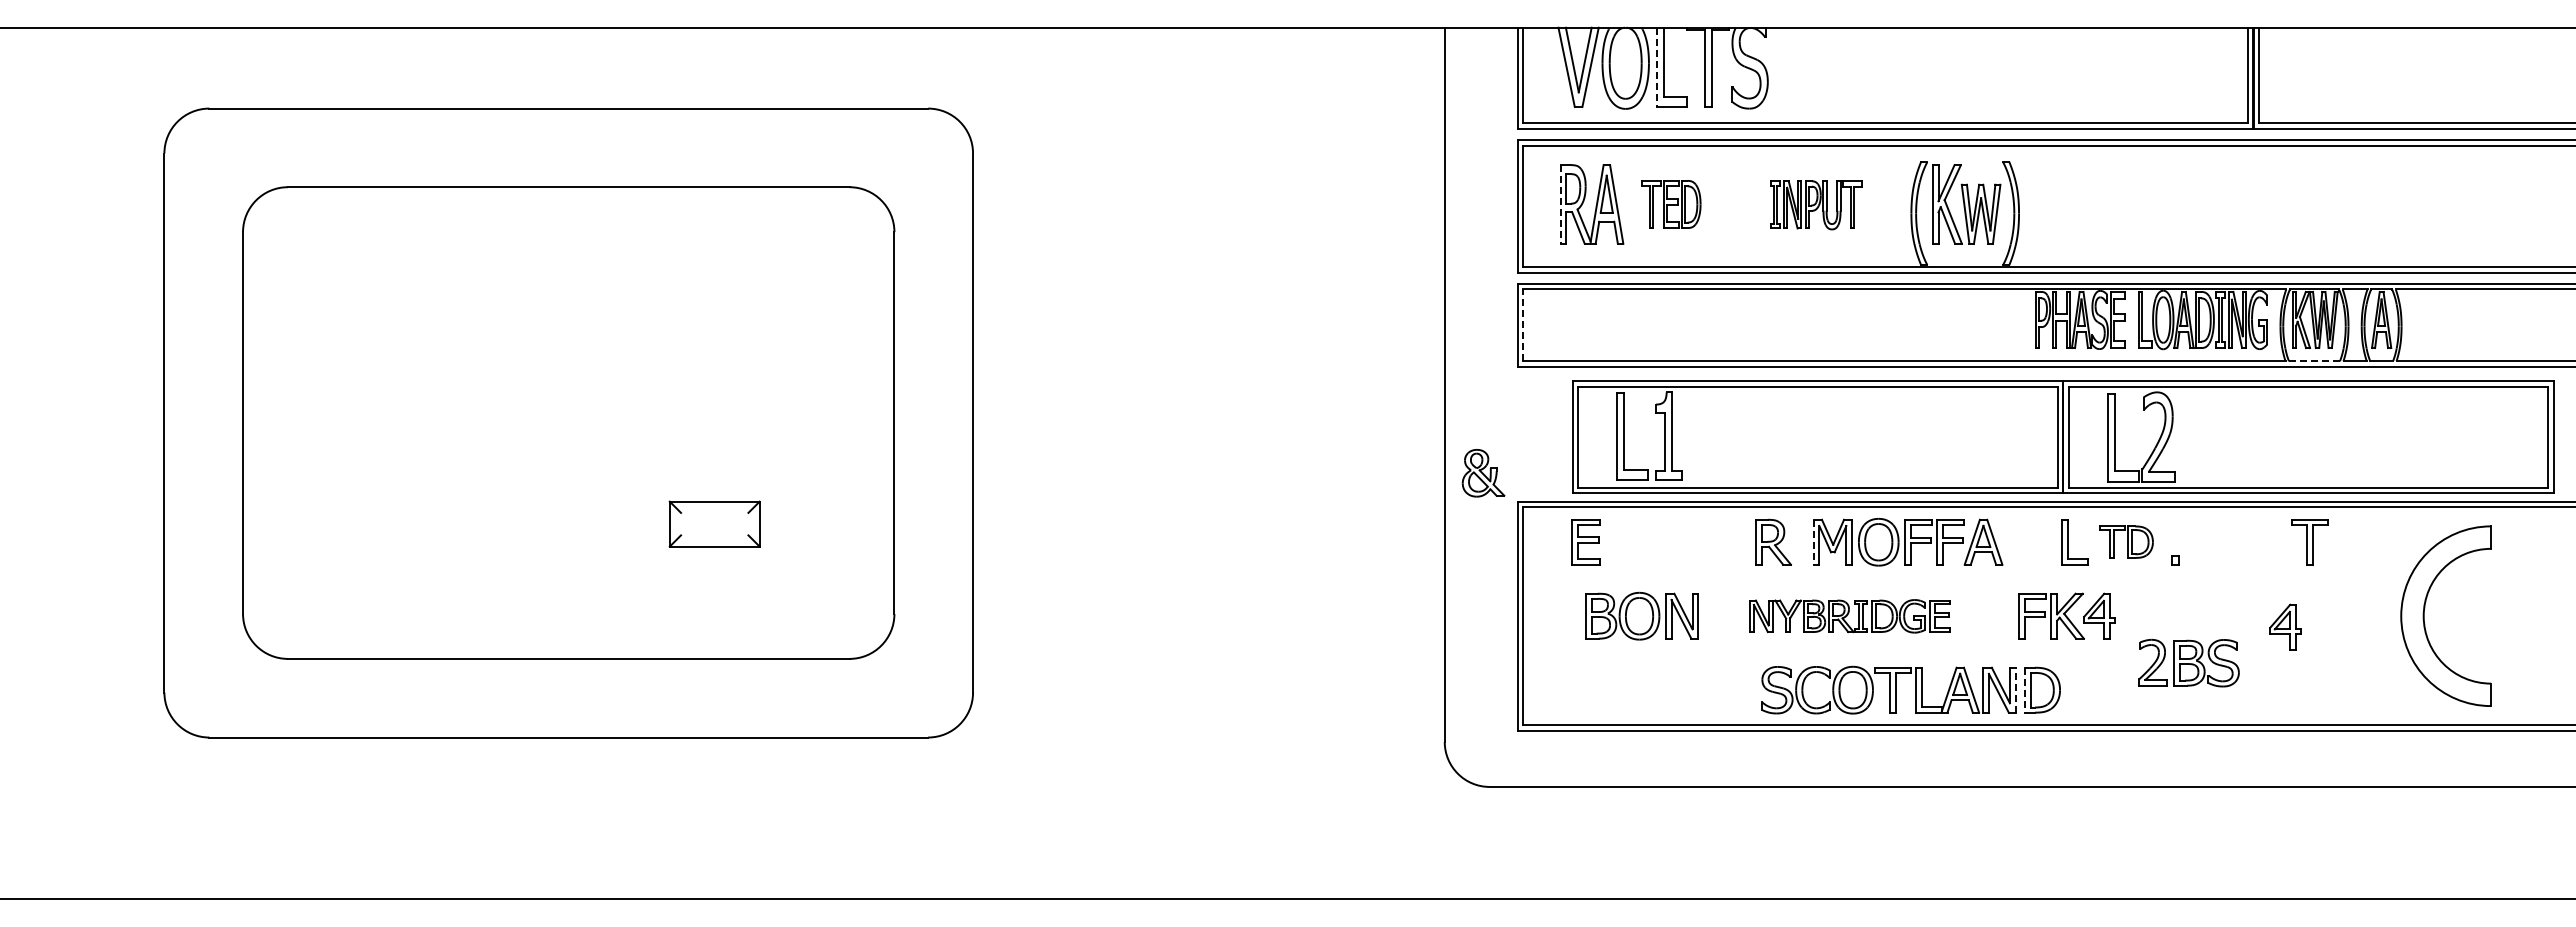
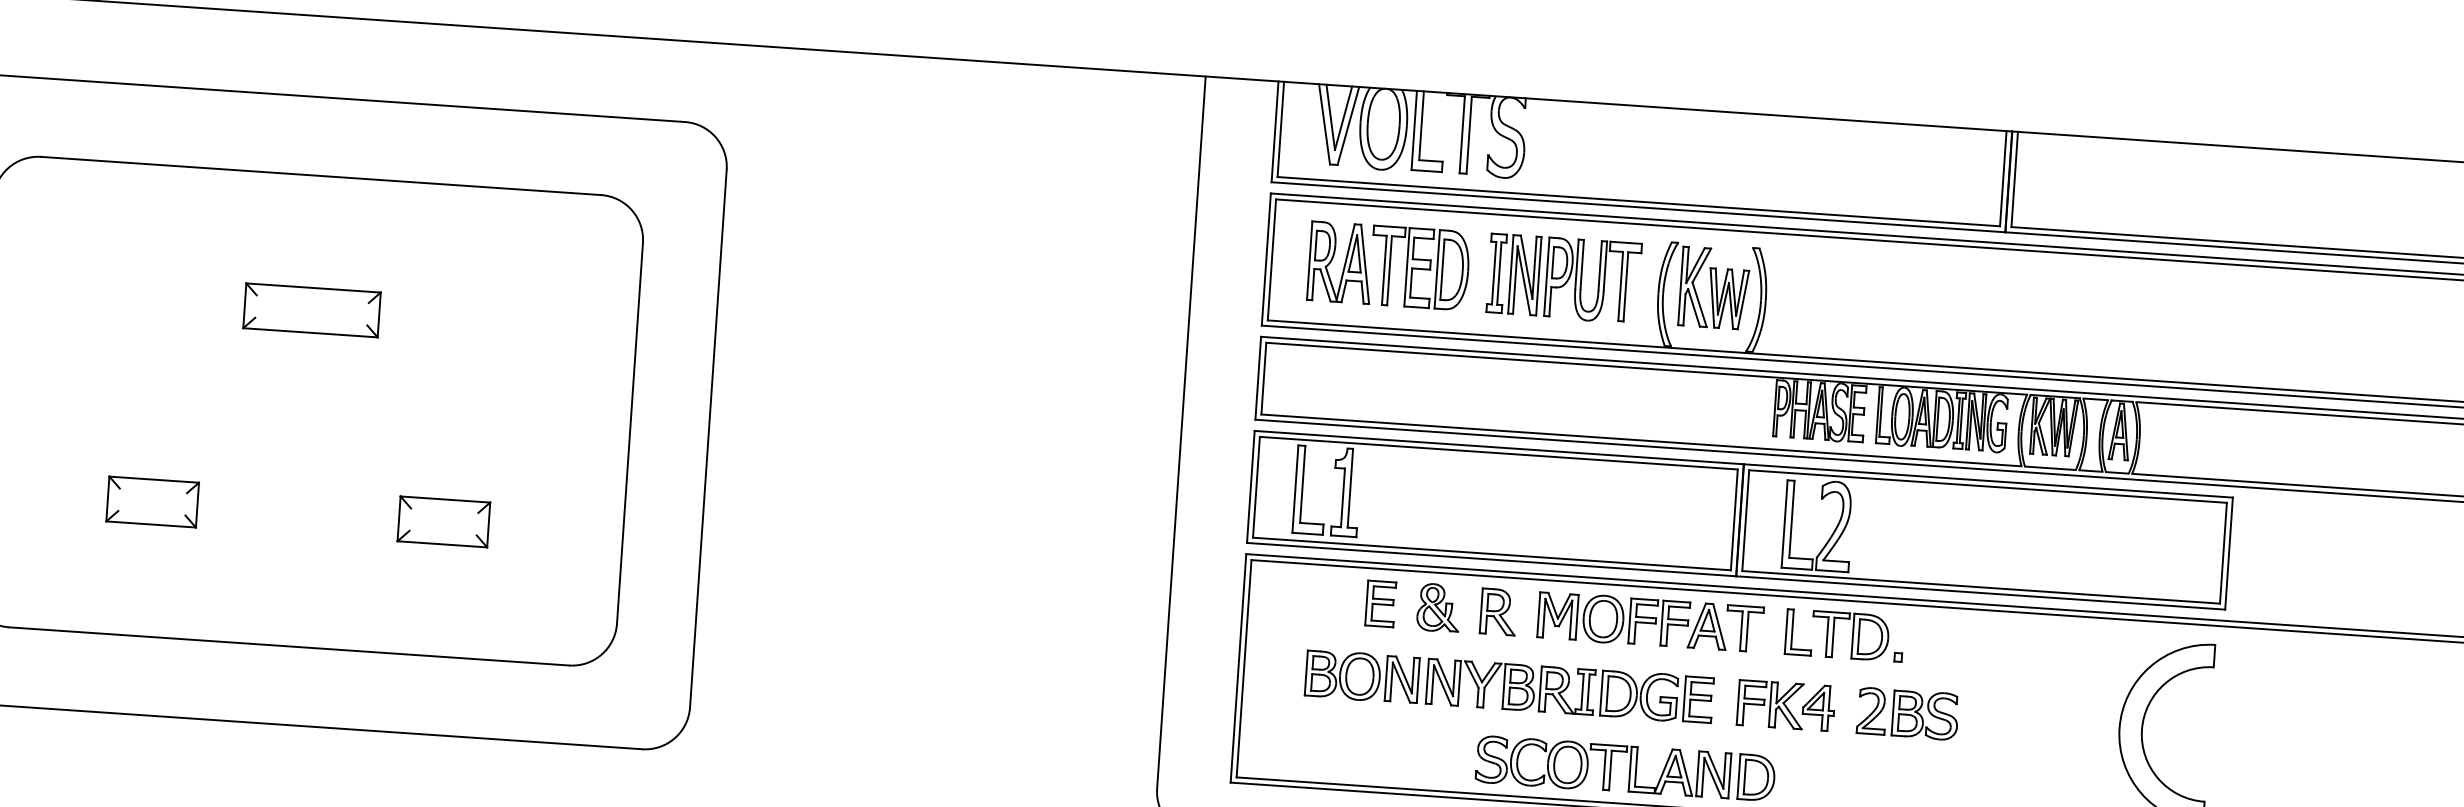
line: (1656, 67) -> (1414, 130), dashed -> solid
line: (1561, 204) -> (1310, 260), dashed -> solid
part: (1671, 204) -> (1419, 268), size x1.67
part: (1816, 205) -> (1564, 279), size x1.67
part: (568, 321) -> (311, 309), added
line: (1523, 325) -> (1263, 378), dashed -> solid
line: (2314, 361) -> (2050, 468), dashed -> solid
part: (2063, 436) -> (1740, 519), moved
part: (1483, 473) -> (1438, 608), moved
part: (422, 523) -> (152, 501), added
part: (2126, 541) -> (1850, 635), size x1.43
part: (1585, 542) -> (1379, 604), moved
line: (1813, 542) -> (1538, 614), dashed -> solid
part: (2309, 542) -> (1743, 628), moved
part: (1849, 616) -> (1569, 691), size x1.43
part: (2285, 626) -> (2003, 730), removed
part: (2188, 662) -> (1907, 713), moved
line: (2015, 689) -> (1729, 775), dashed -> solid
line: (2024, 690) -> (1738, 776), dashed -> solid

